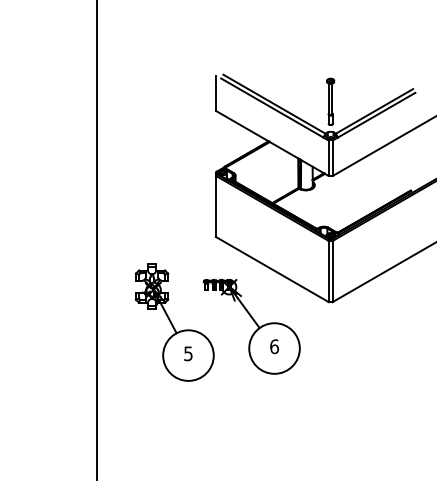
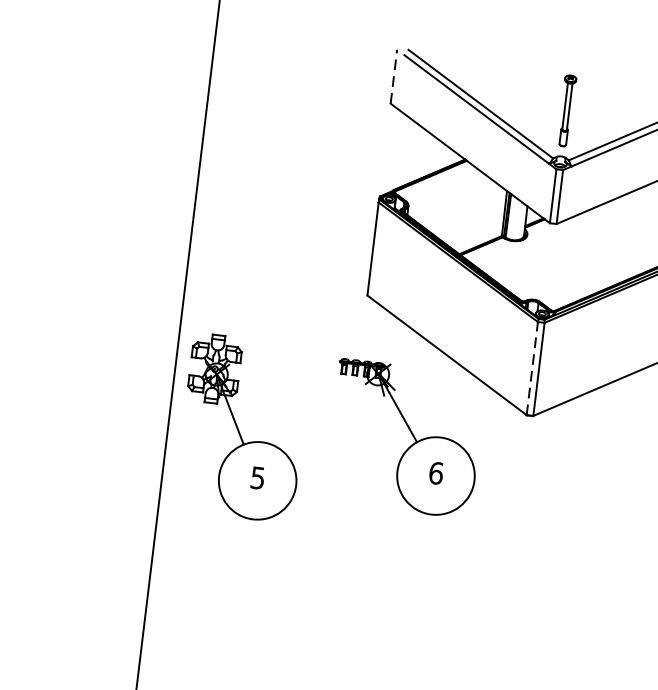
line: (216, 93) -> (394, 77), solid -> dashed
line: (328, 271) -> (532, 368), solid -> dashed
part: (174, 322) -> (242, 427), moved

